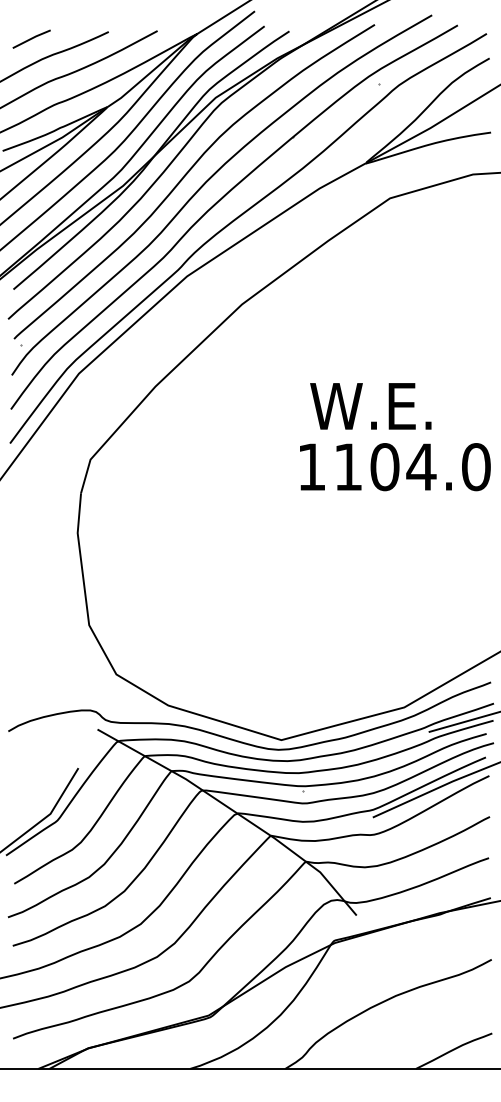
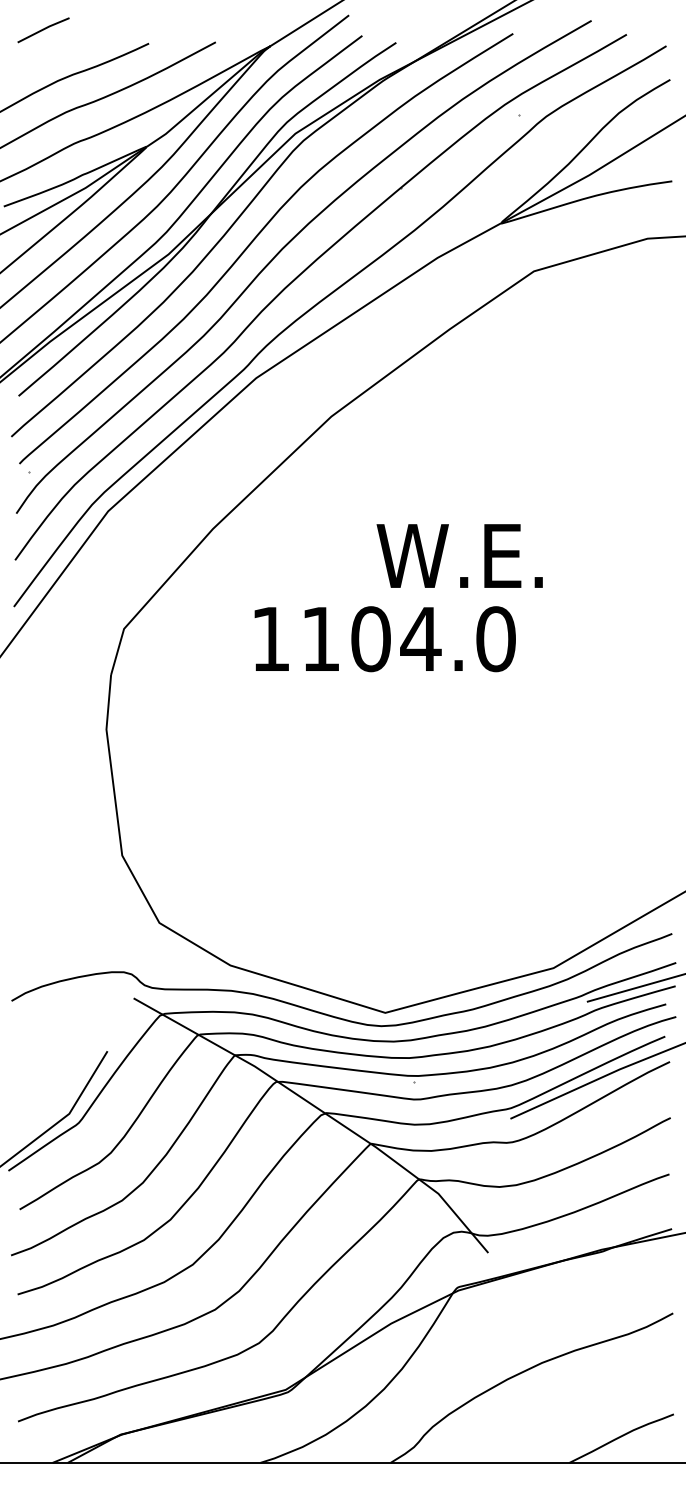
line: (31, 38) -> (43, 29), moved
text: (370, 406) -> (459, 556), moved
text: (395, 467) -> (385, 639), moved

